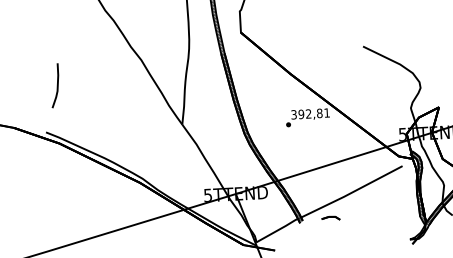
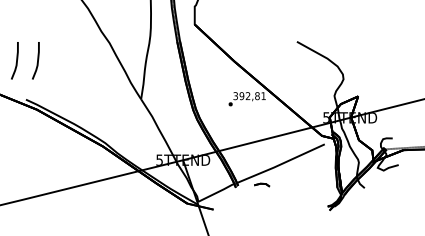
line: (32, 86) -> (16, 60), added

